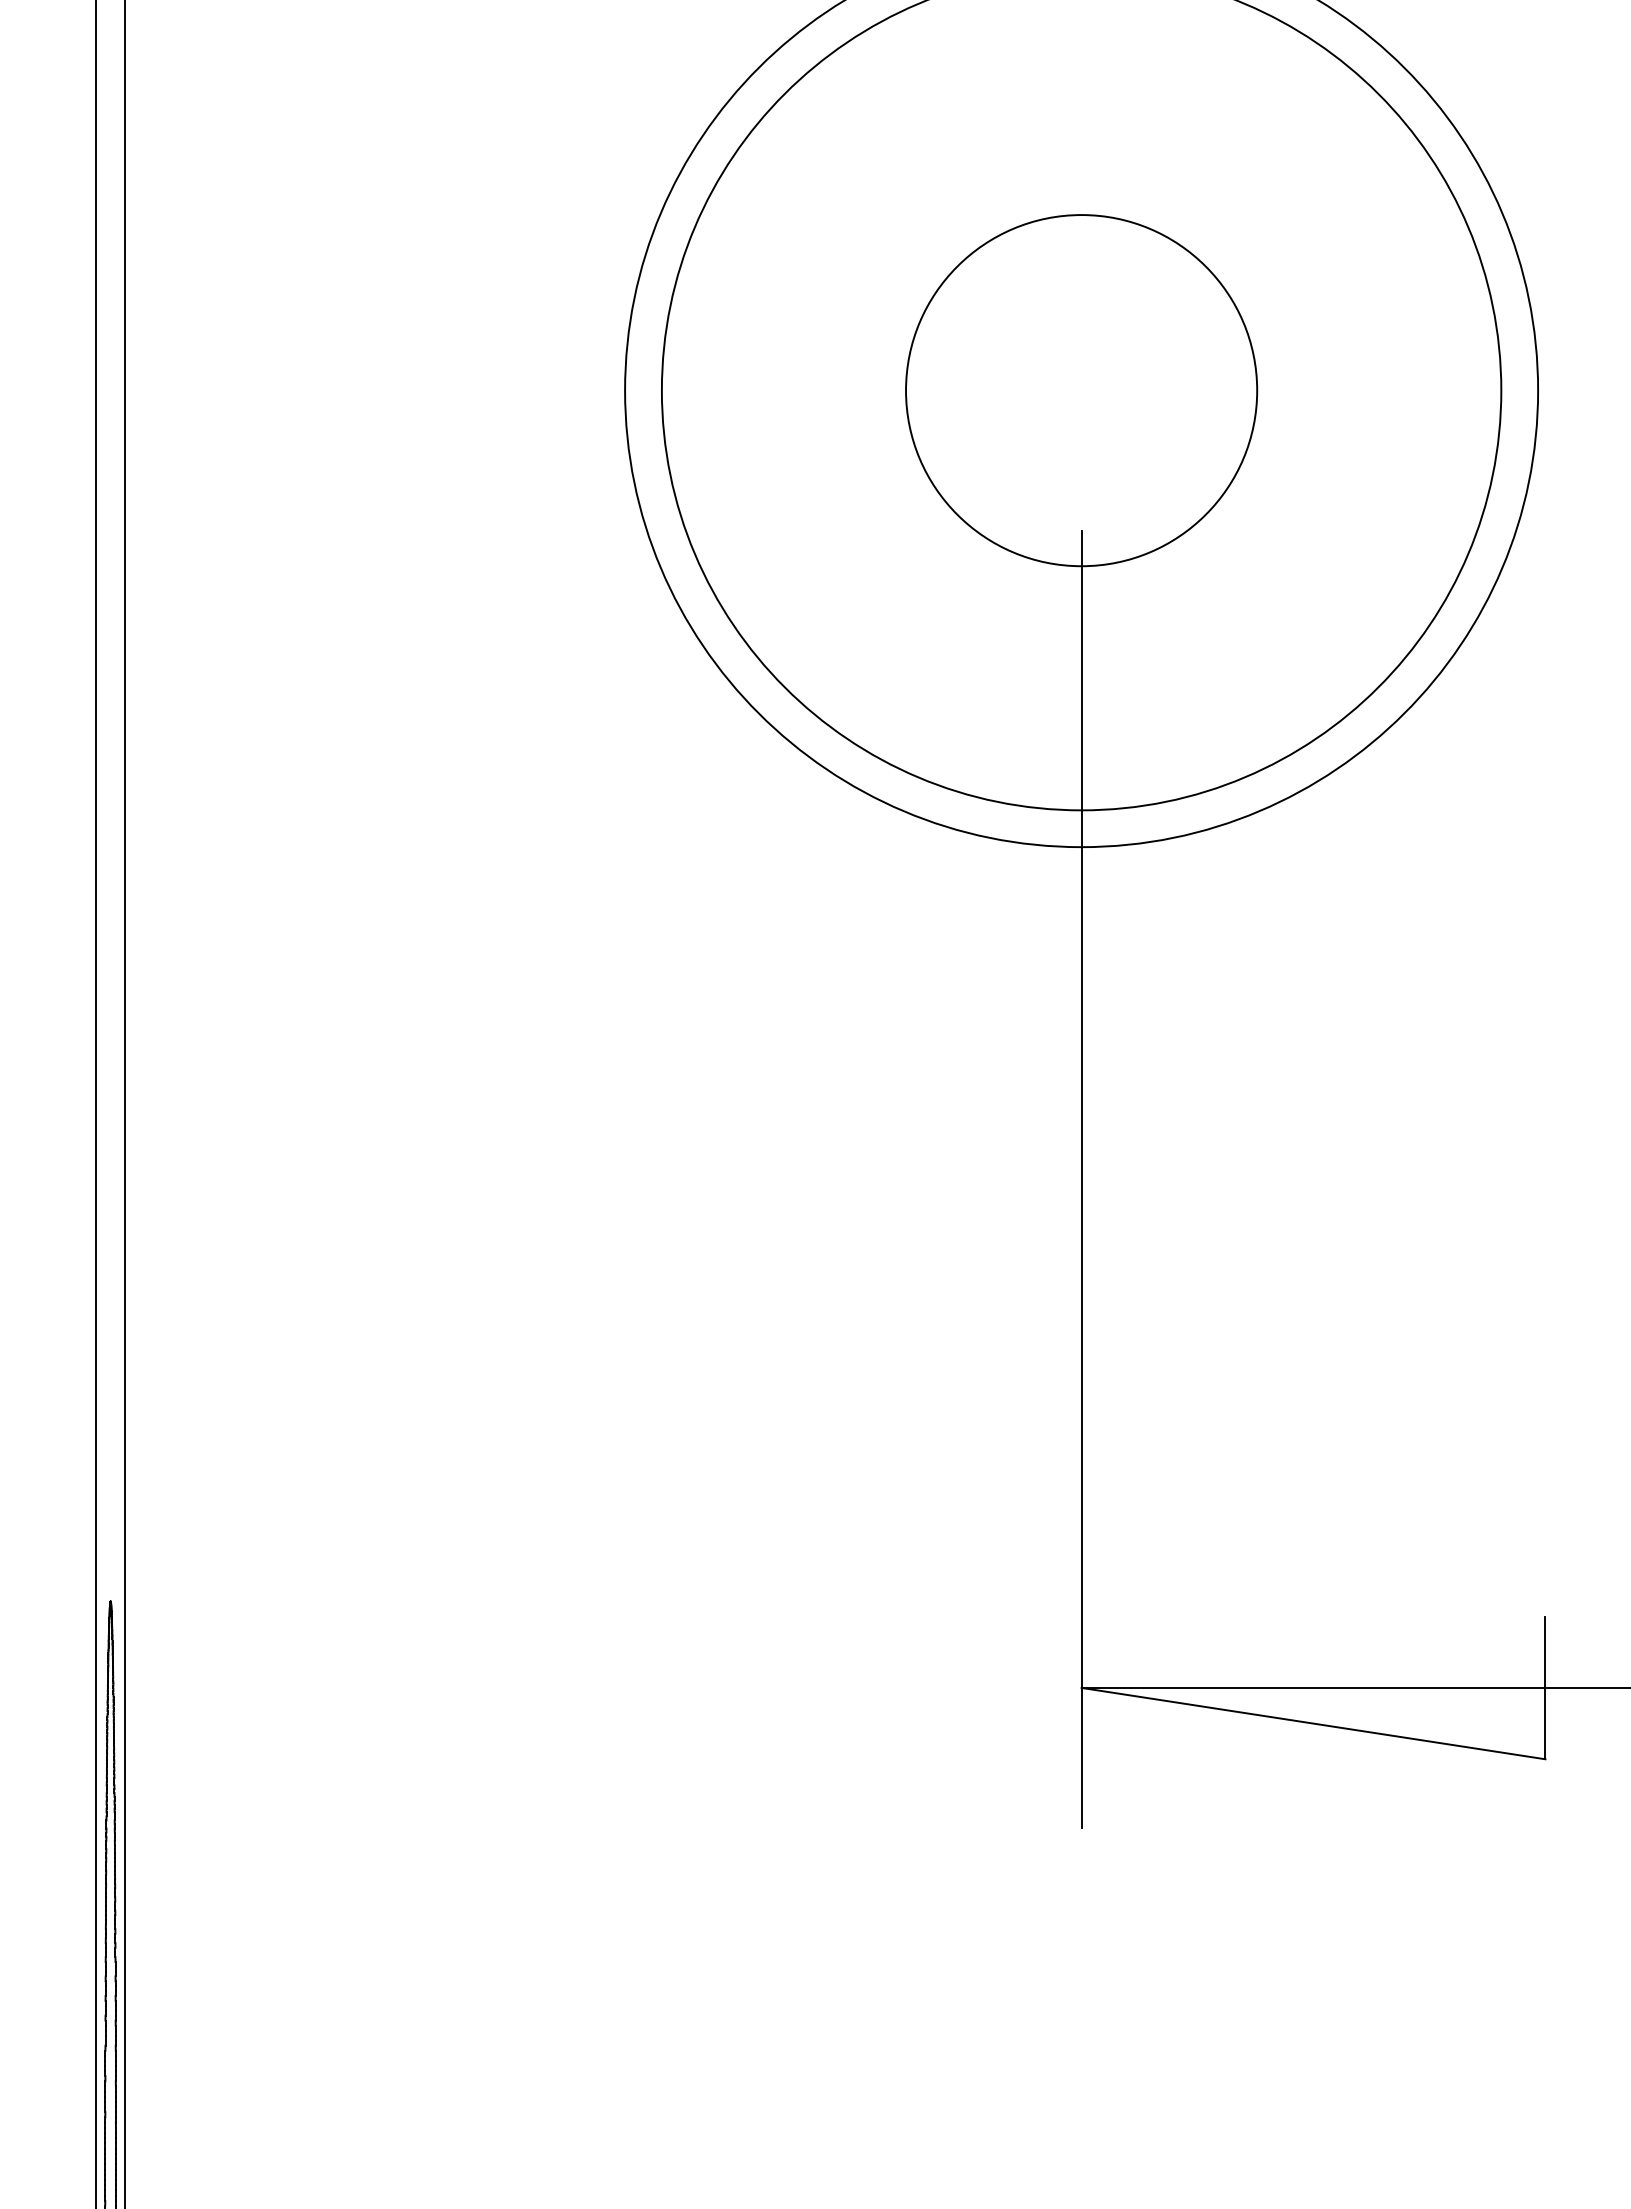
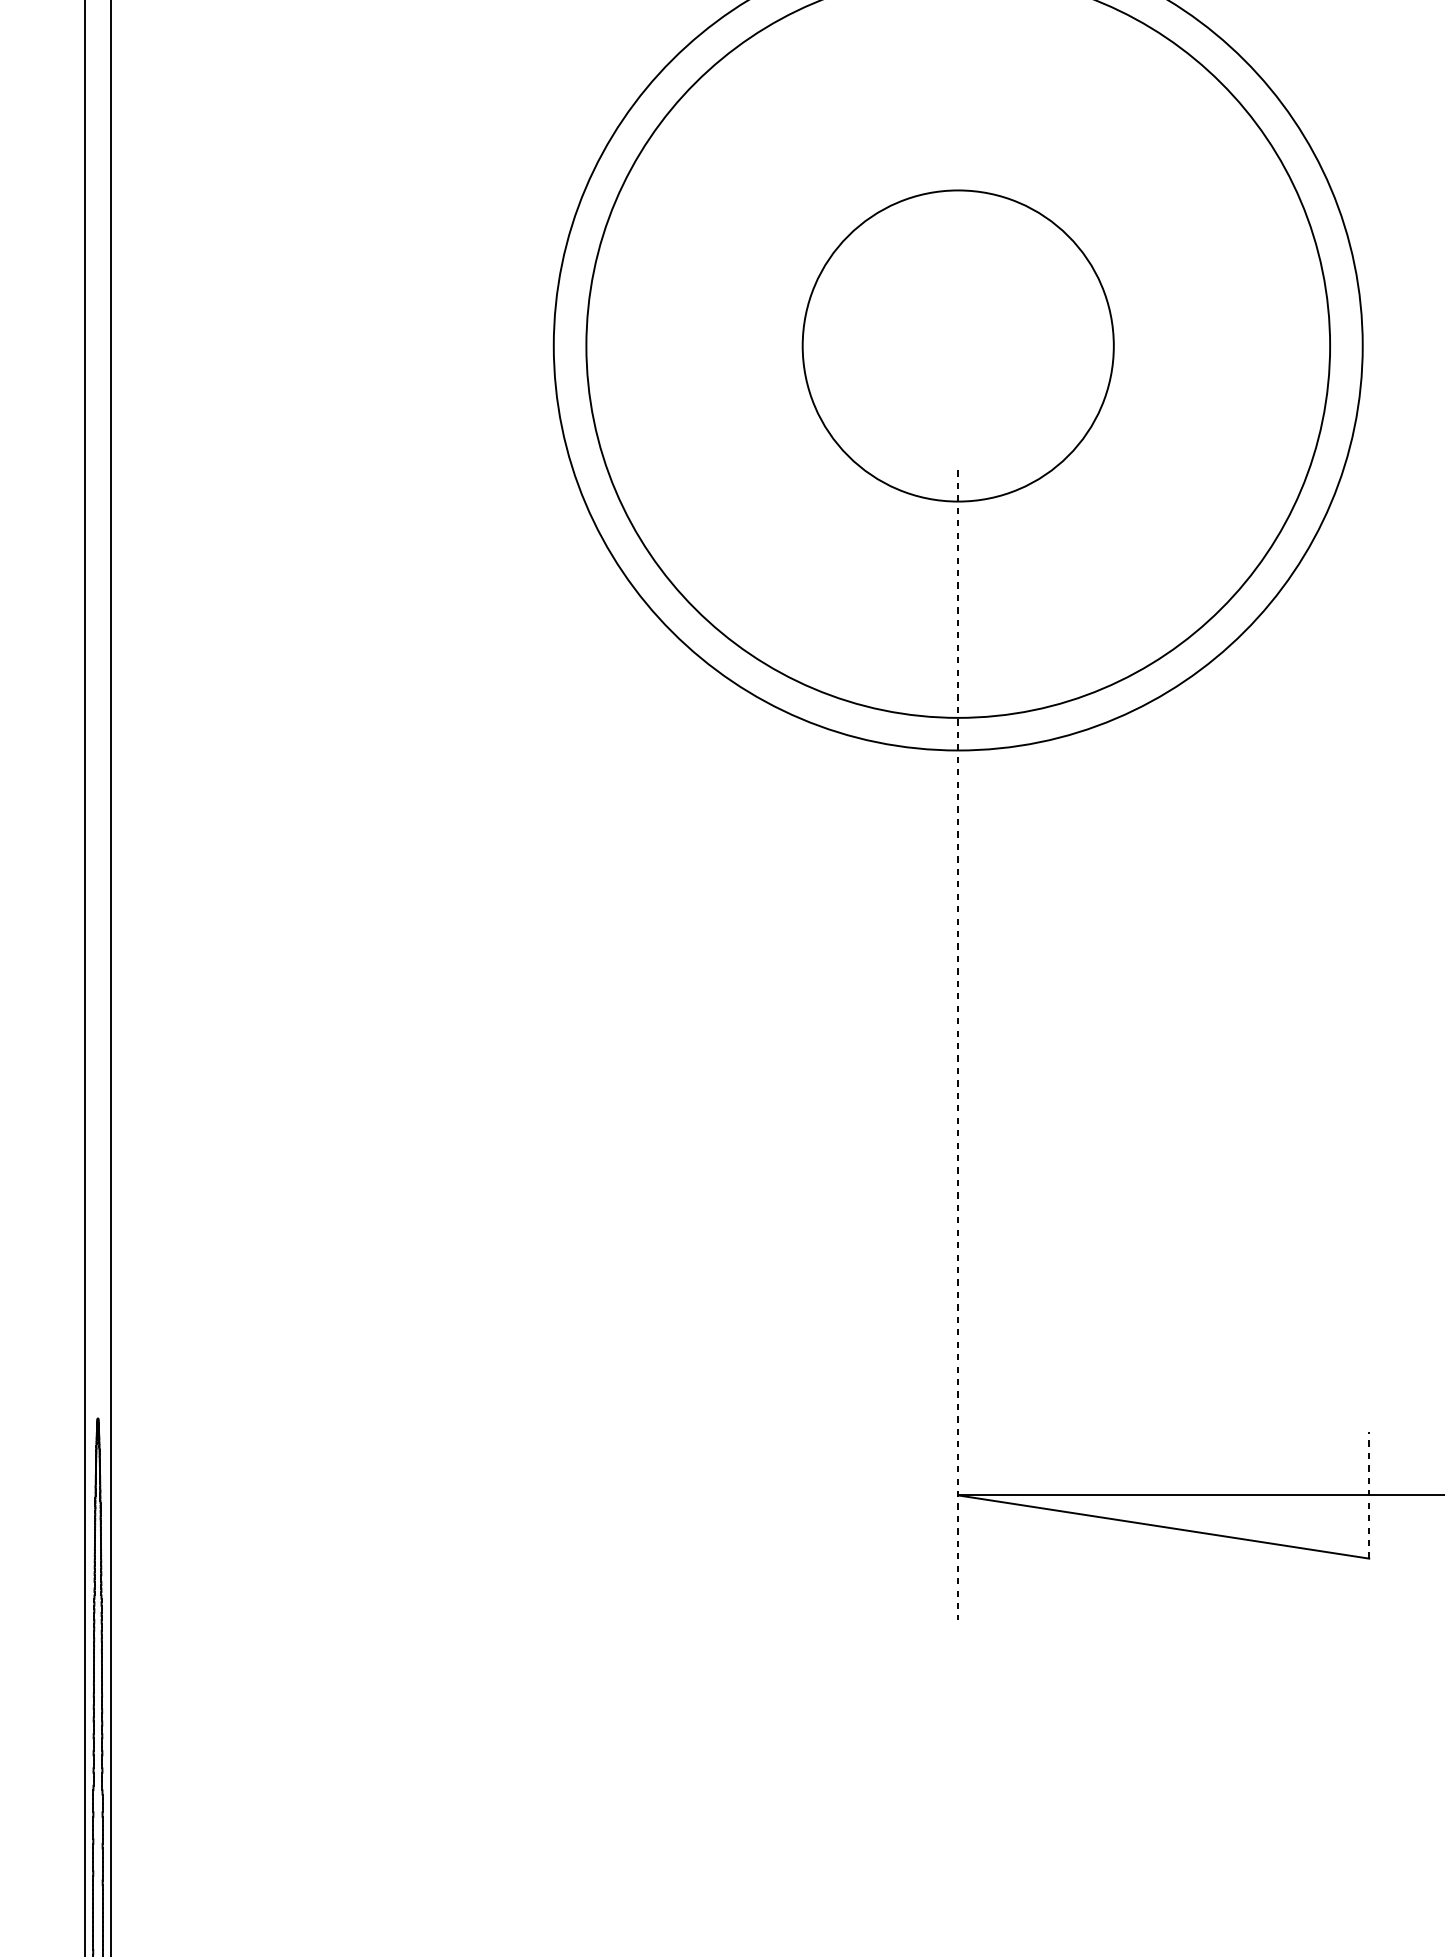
line: (1081, 1179) -> (958, 1044), solid -> dashed
line: (1545, 1687) -> (1369, 1495), solid -> dashed

